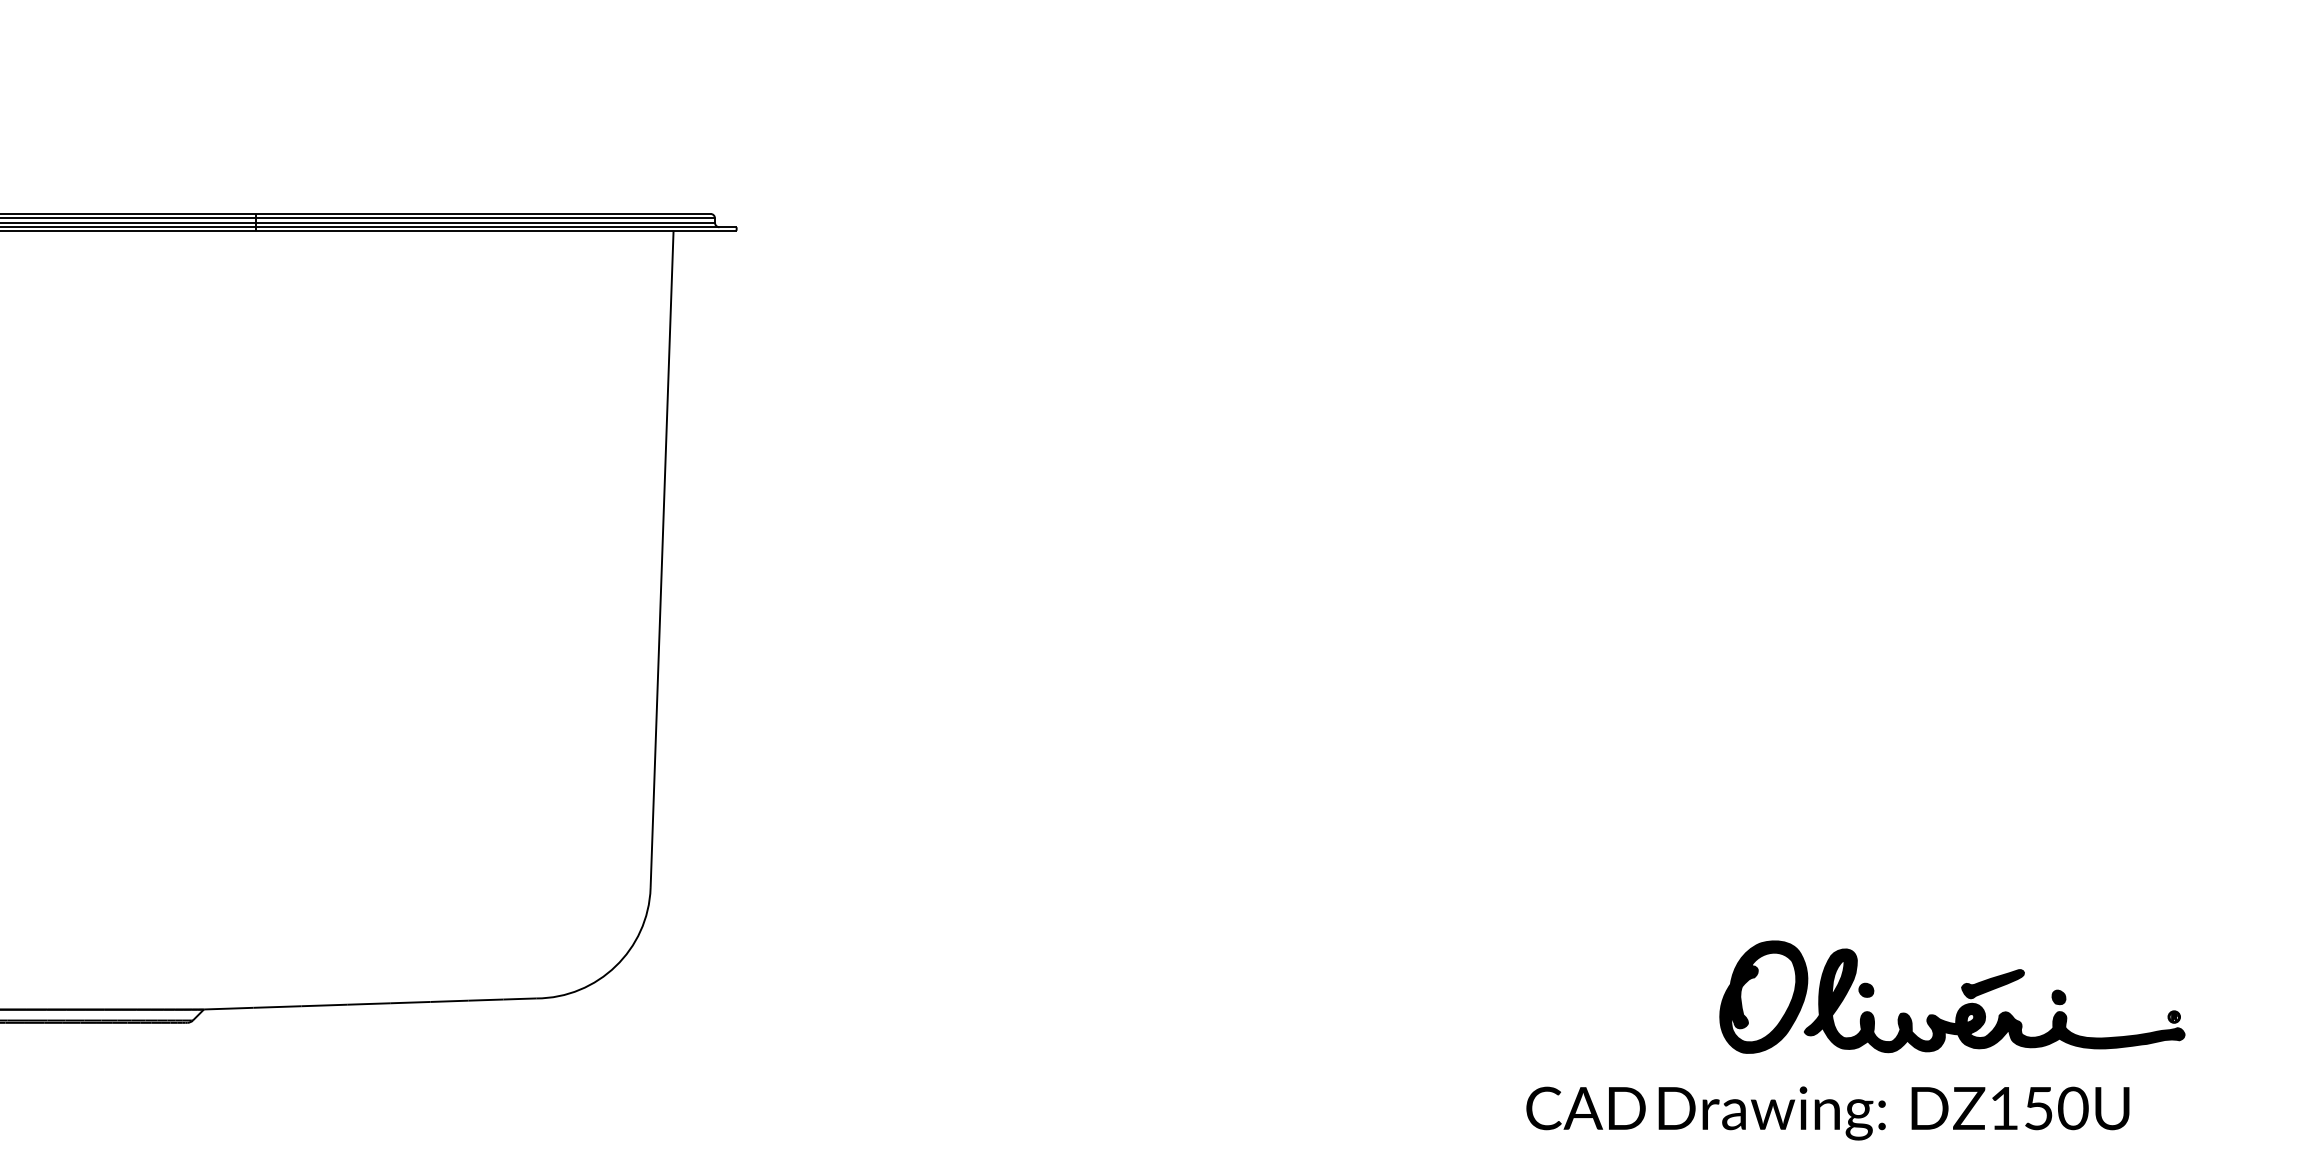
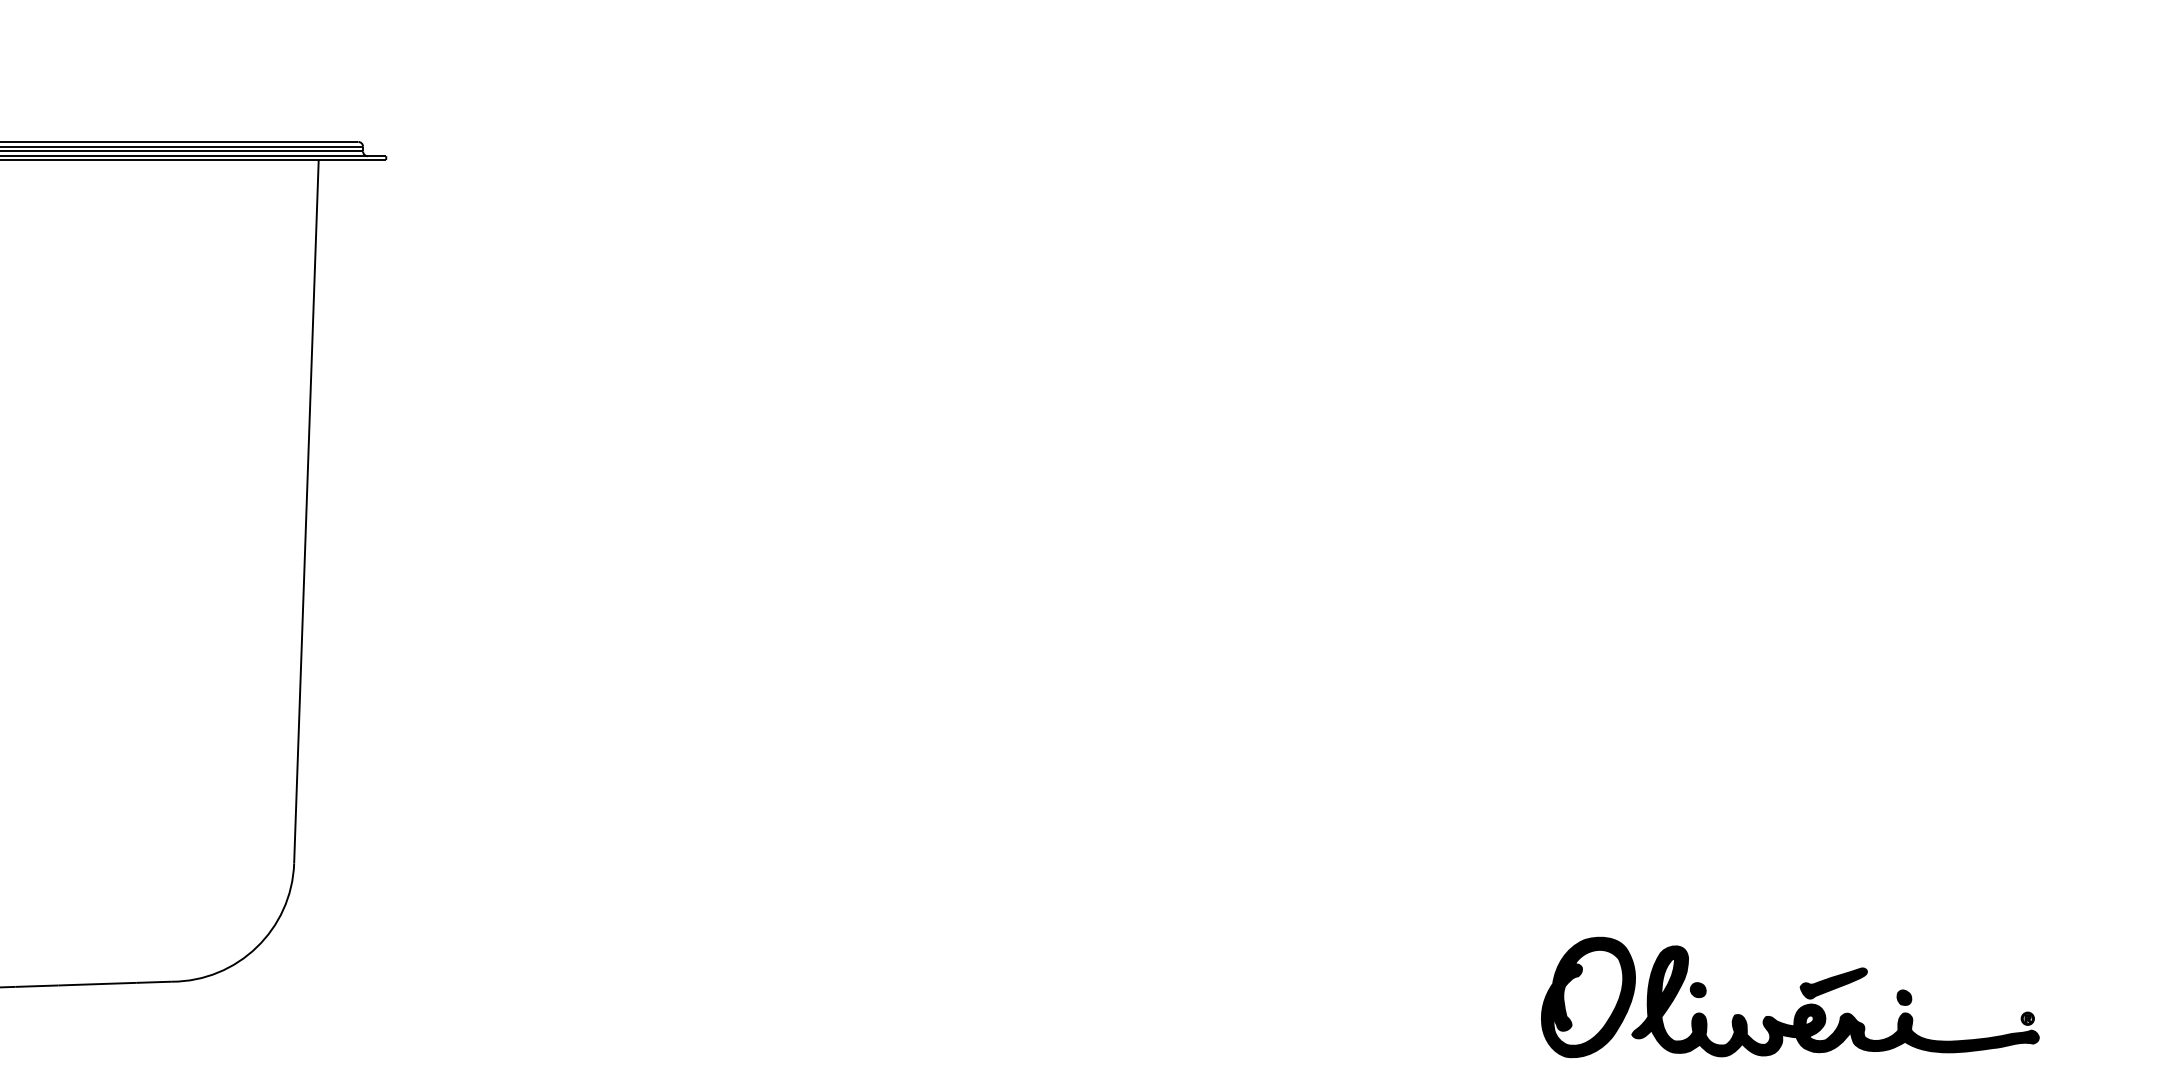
part: (1961, 990) -> (1800, 990), moved

